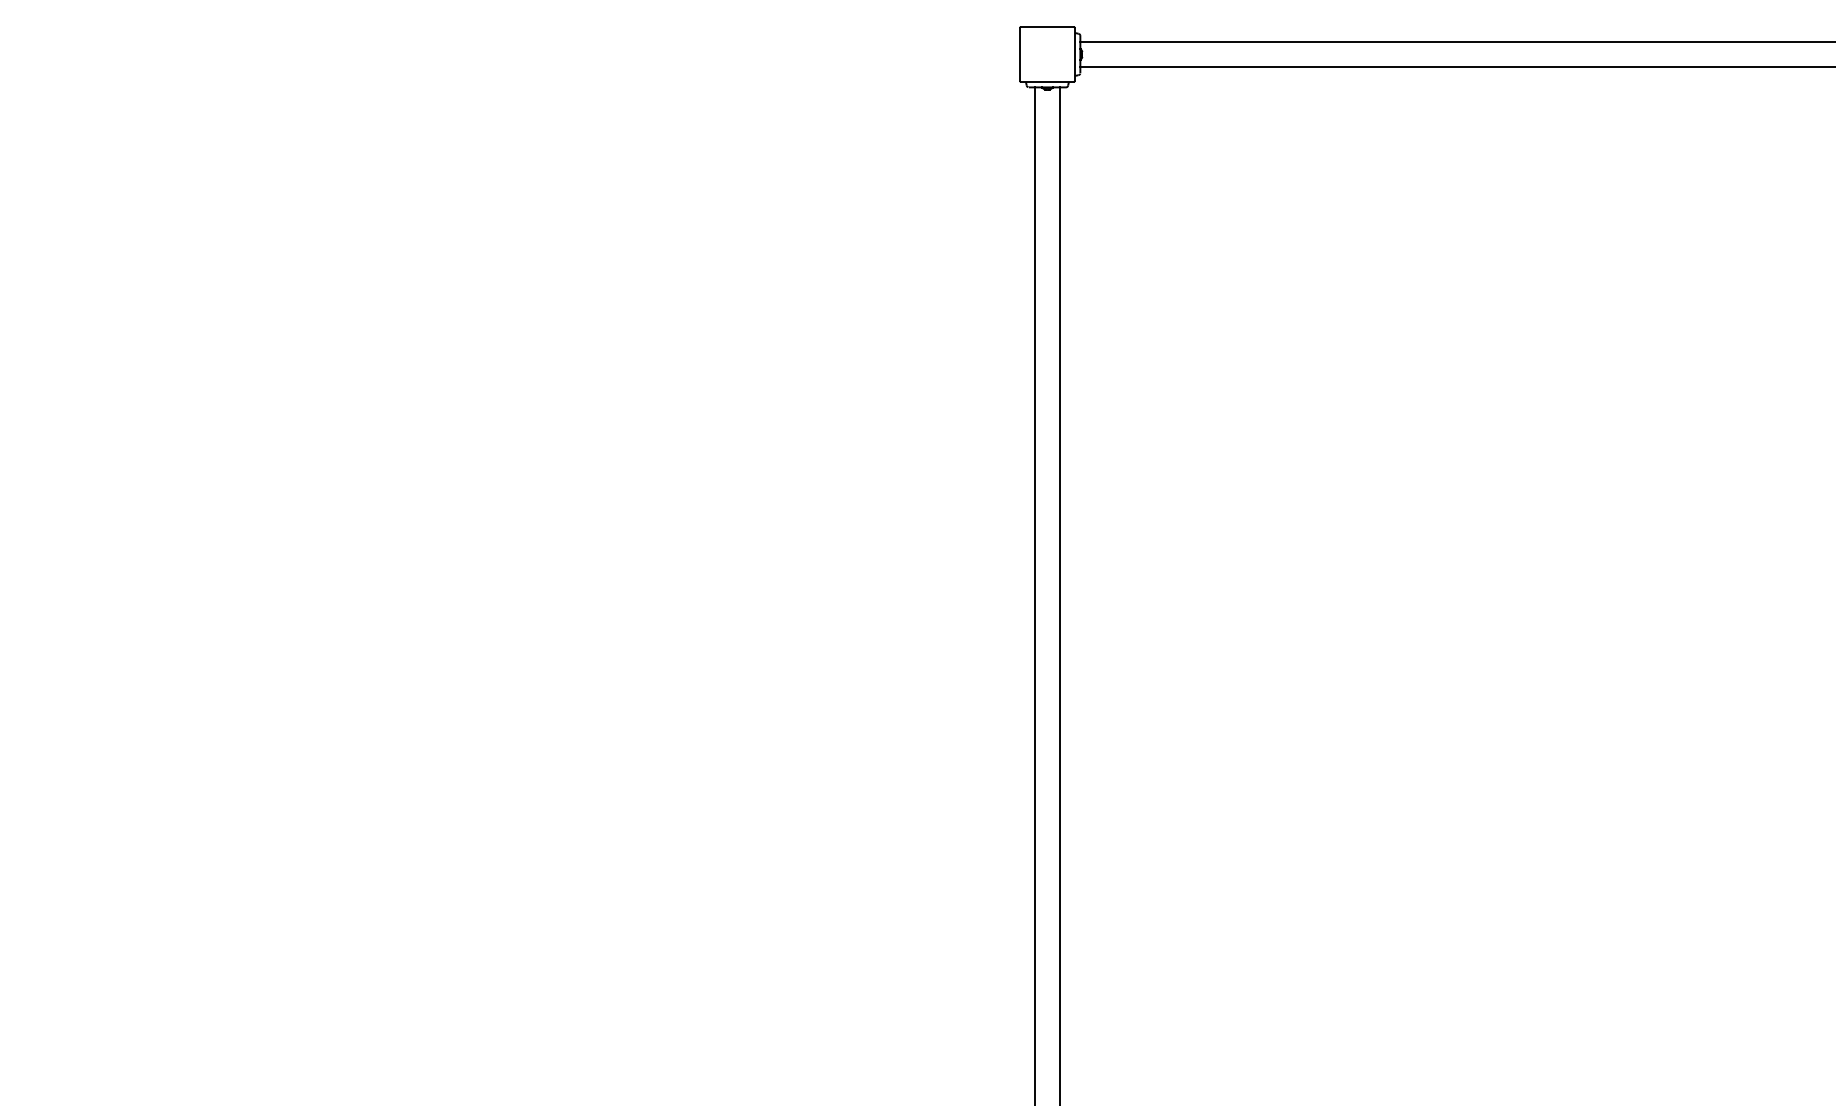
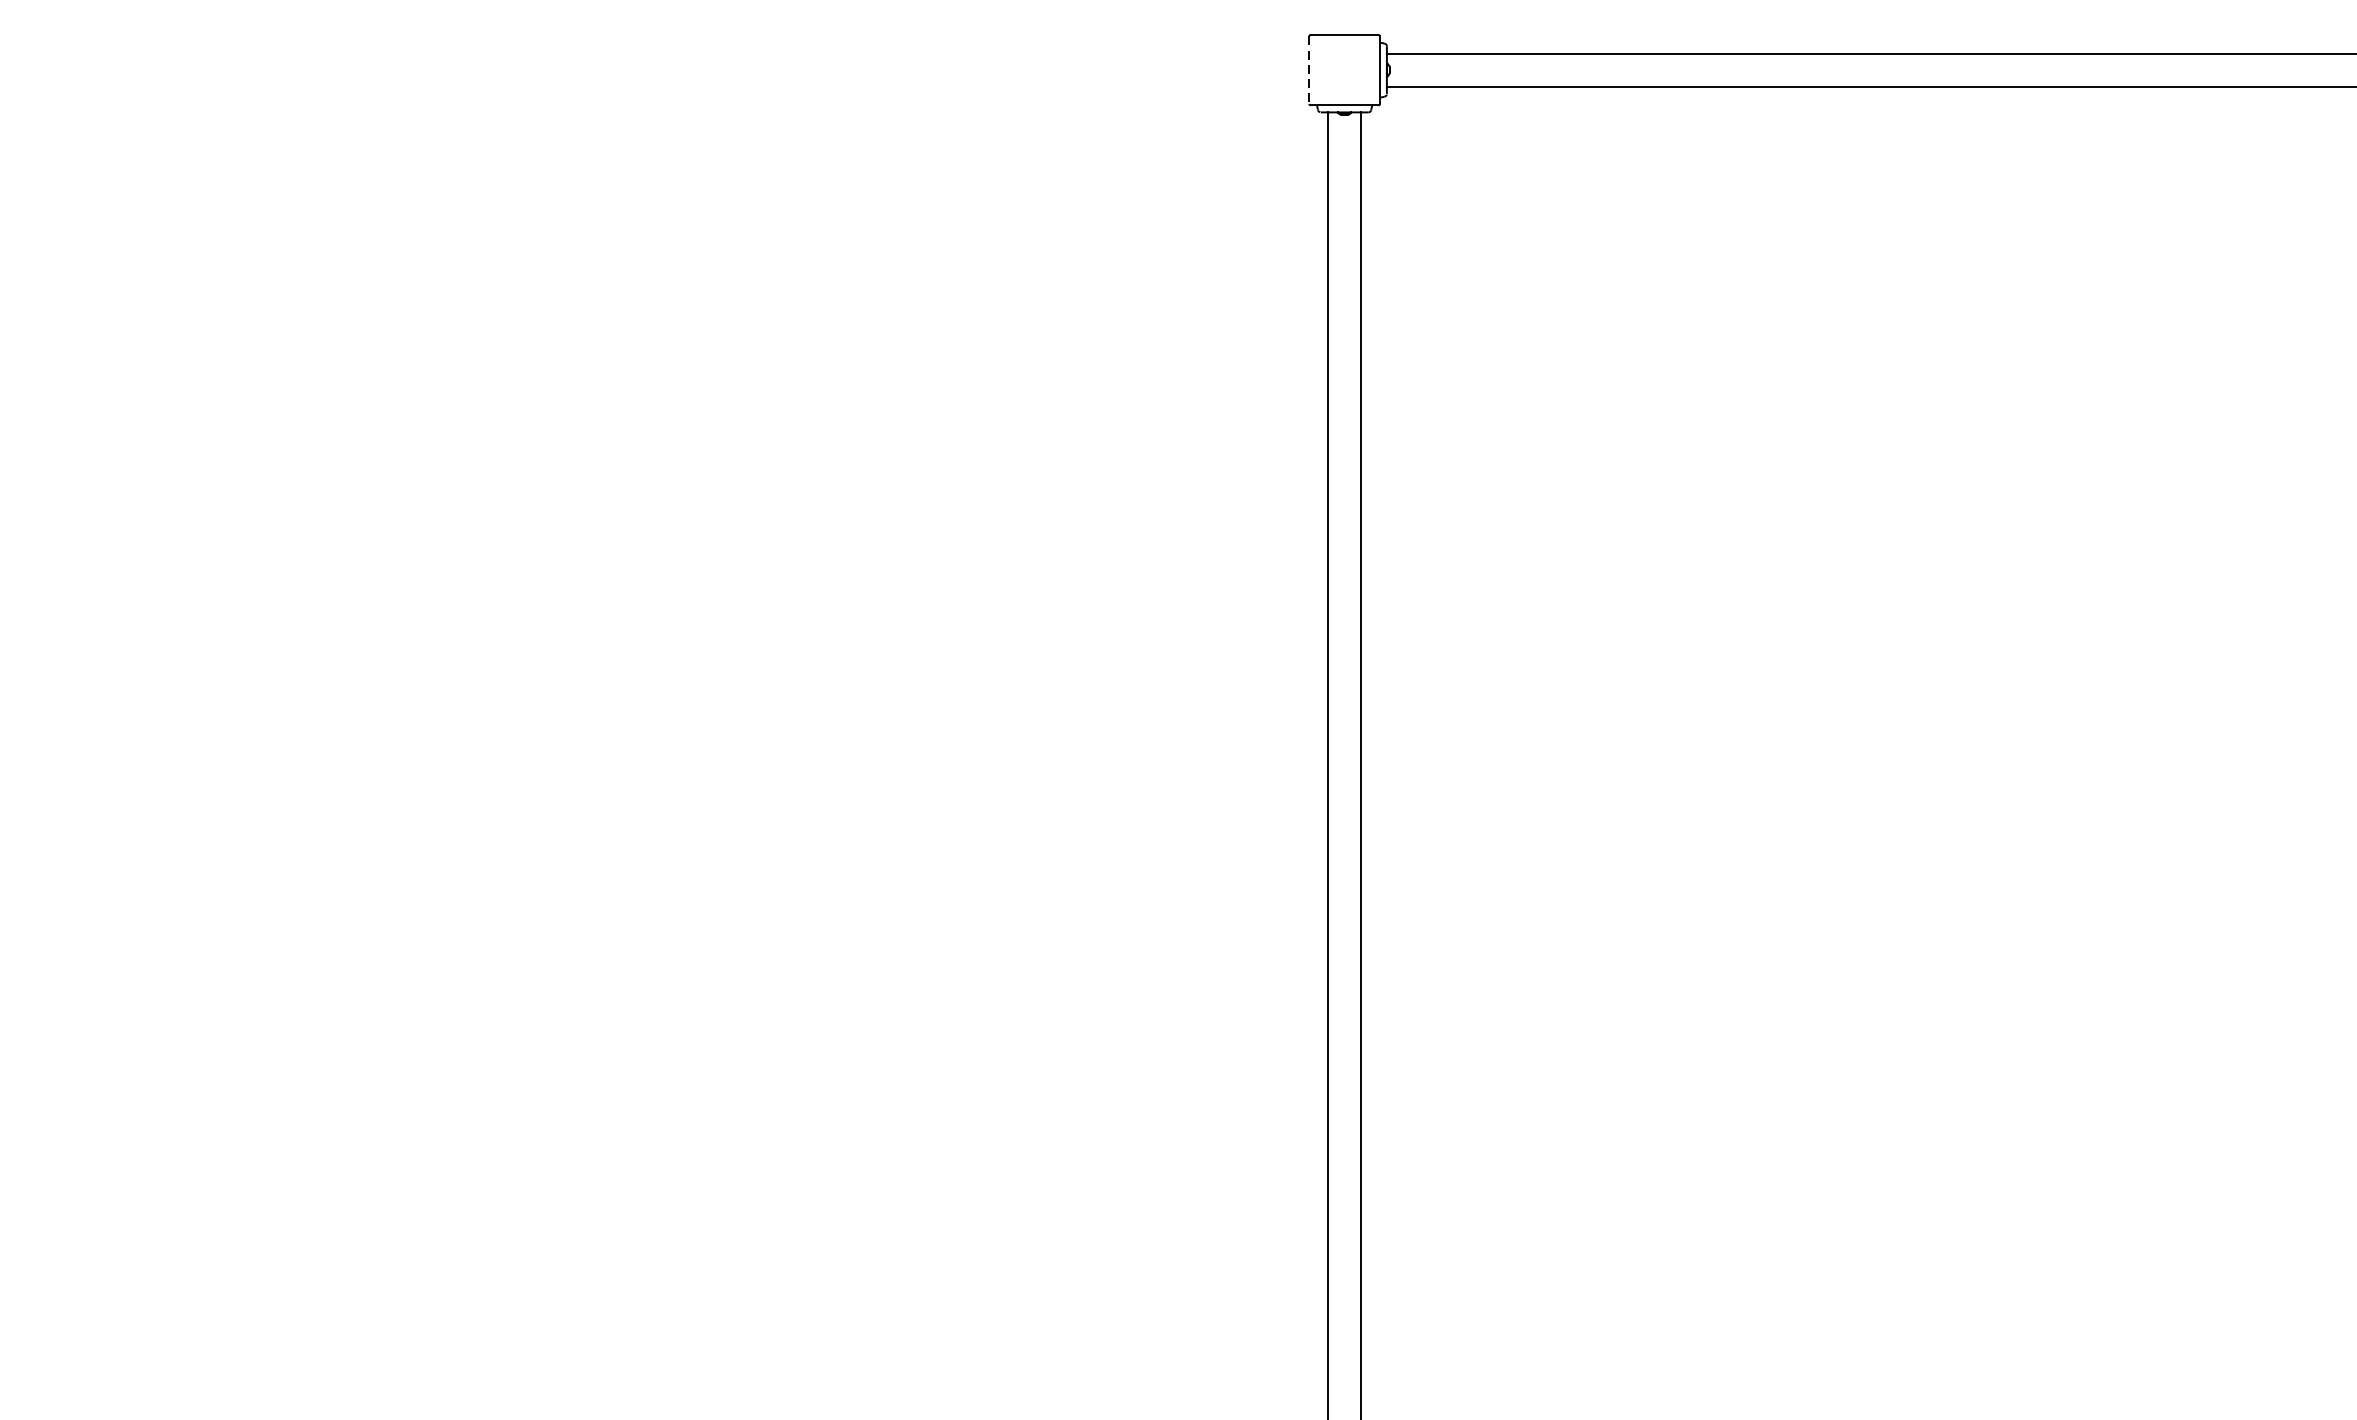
line: (1019, 54) -> (1308, 70), solid -> dashed

